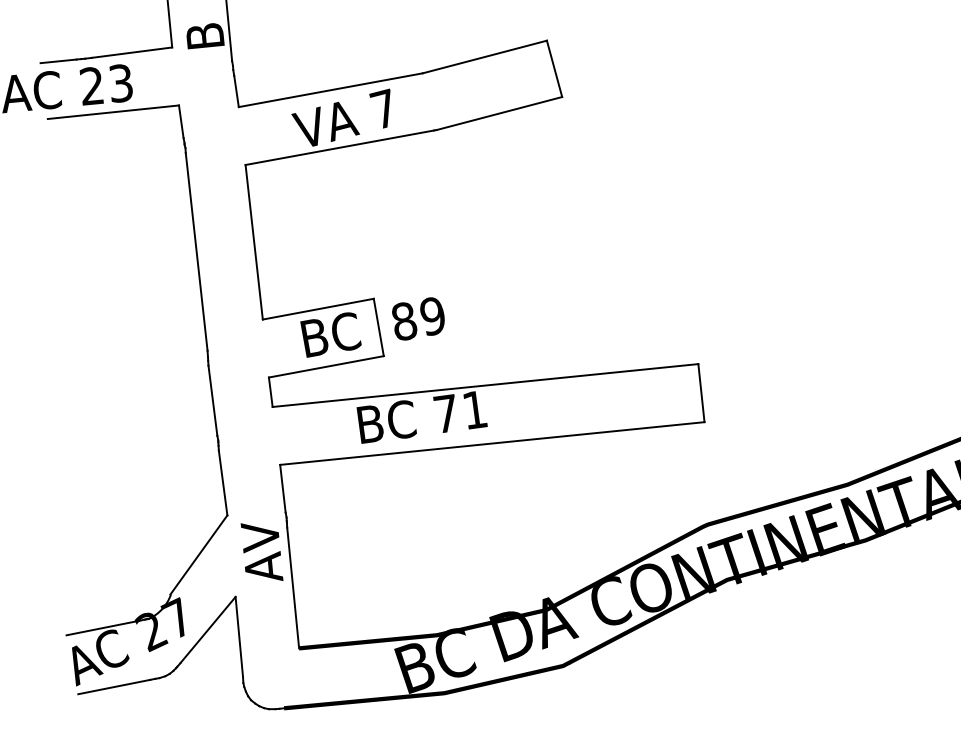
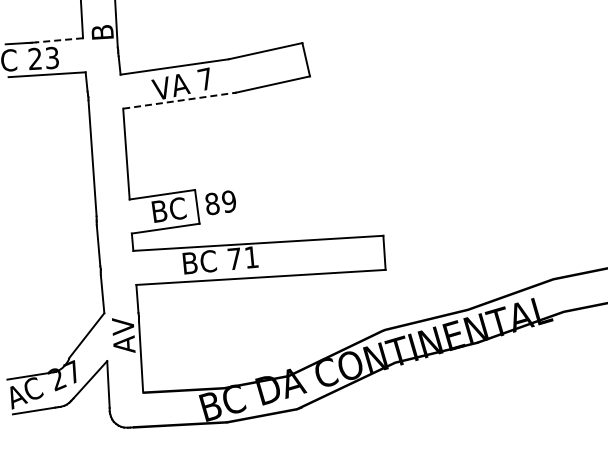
line: (132, 52) -> (59, 40), solid -> dashed
line: (341, 147) -> (179, 100), solid -> dashed

